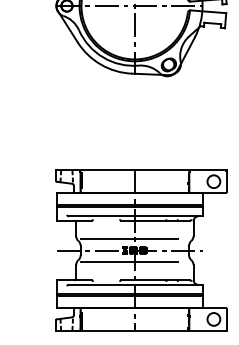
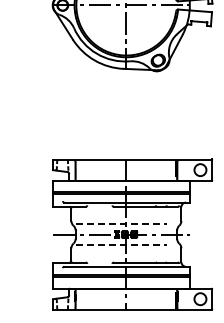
line: (129, 239) -> (121, 224), solid -> dashed
line: (129, 262) -> (121, 245), solid -> dashed

